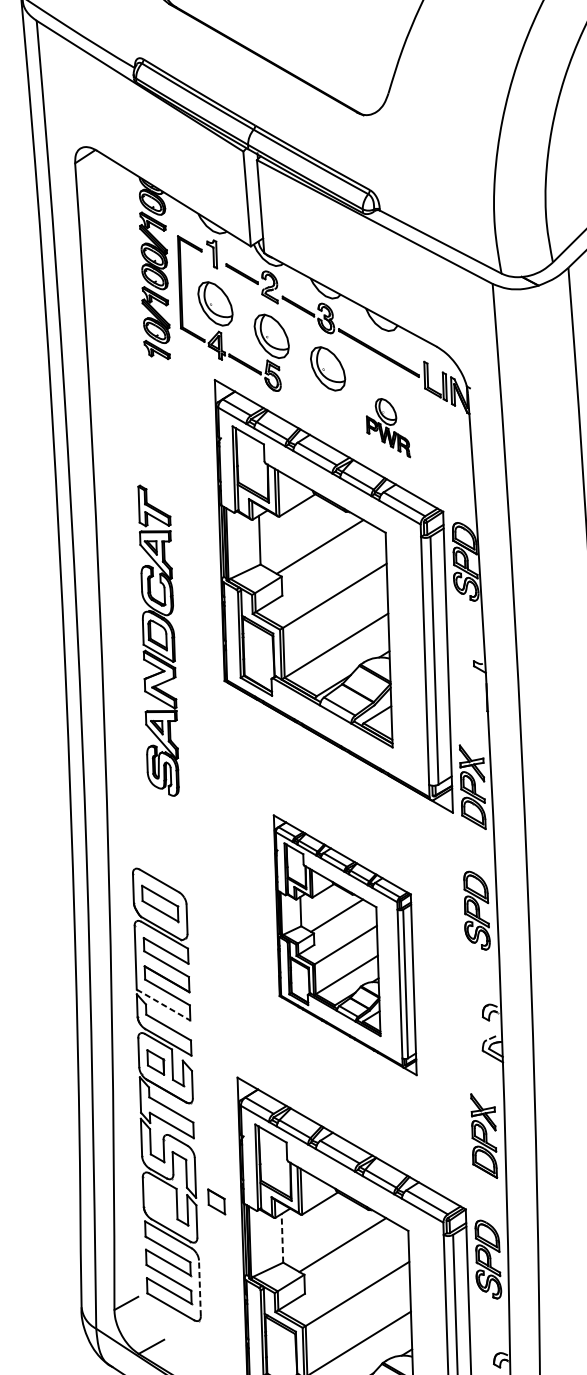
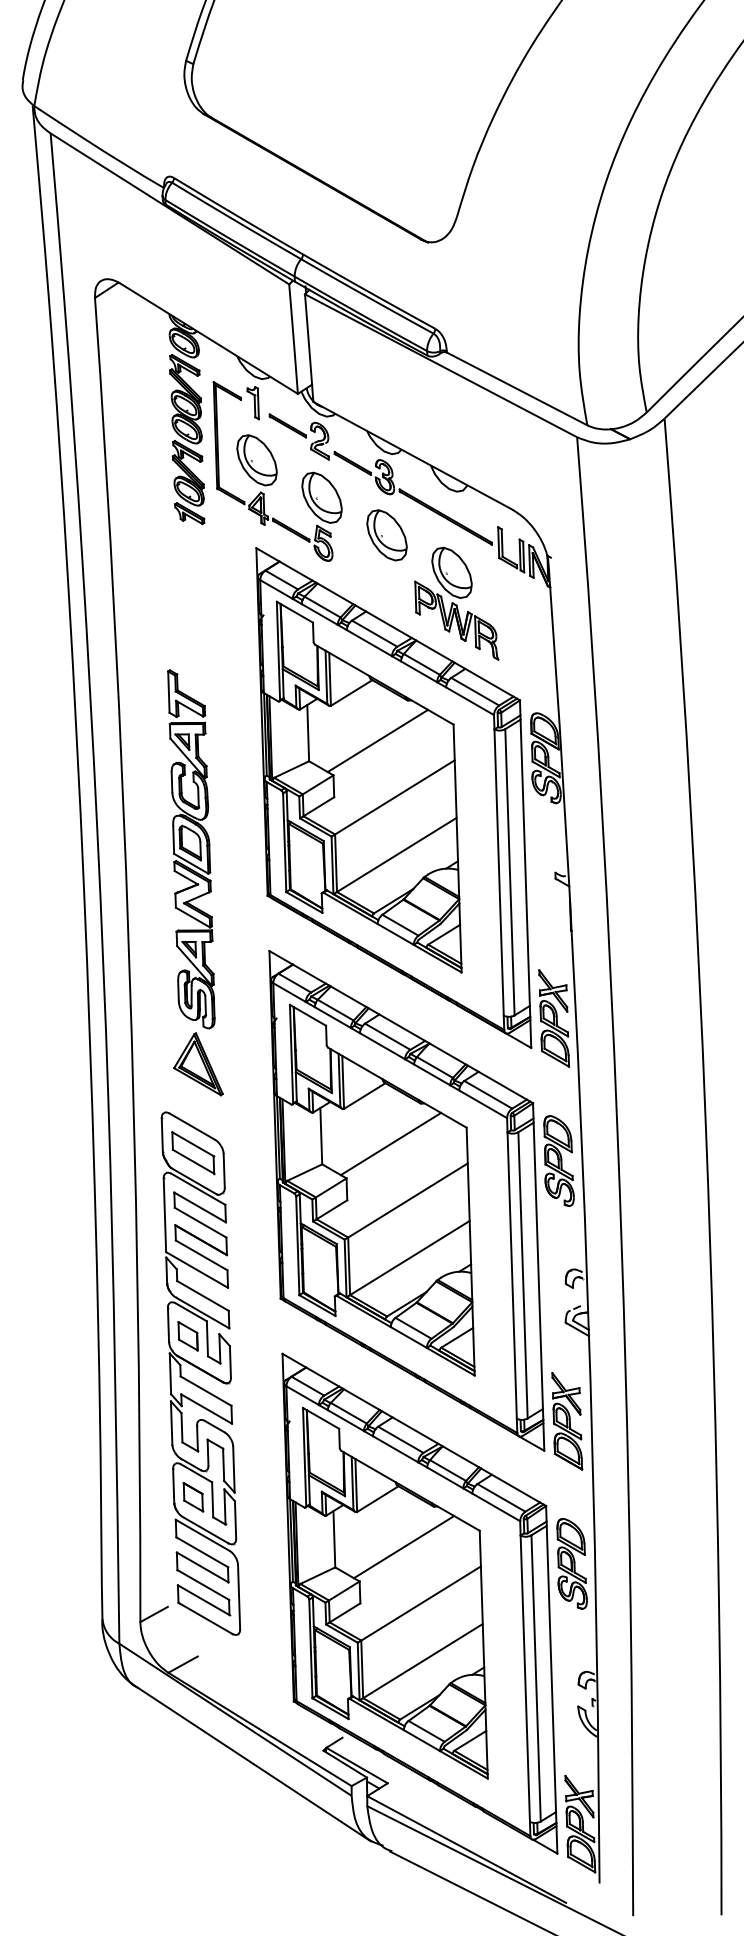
part: (388, 427) -> (456, 603), size x1.67
part: (164, 827) -> (198, 1064), added
part: (344, 944) -> (406, 1200), size x1.67
line: (163, 1004) -> (197, 1269), dashed -> solid
part: (216, 1202) -> (193, 1497), moved
line: (282, 1237) -> (334, 1538), dashed -> solid
line: (200, 1287) -> (239, 1596), dashed -> solid

